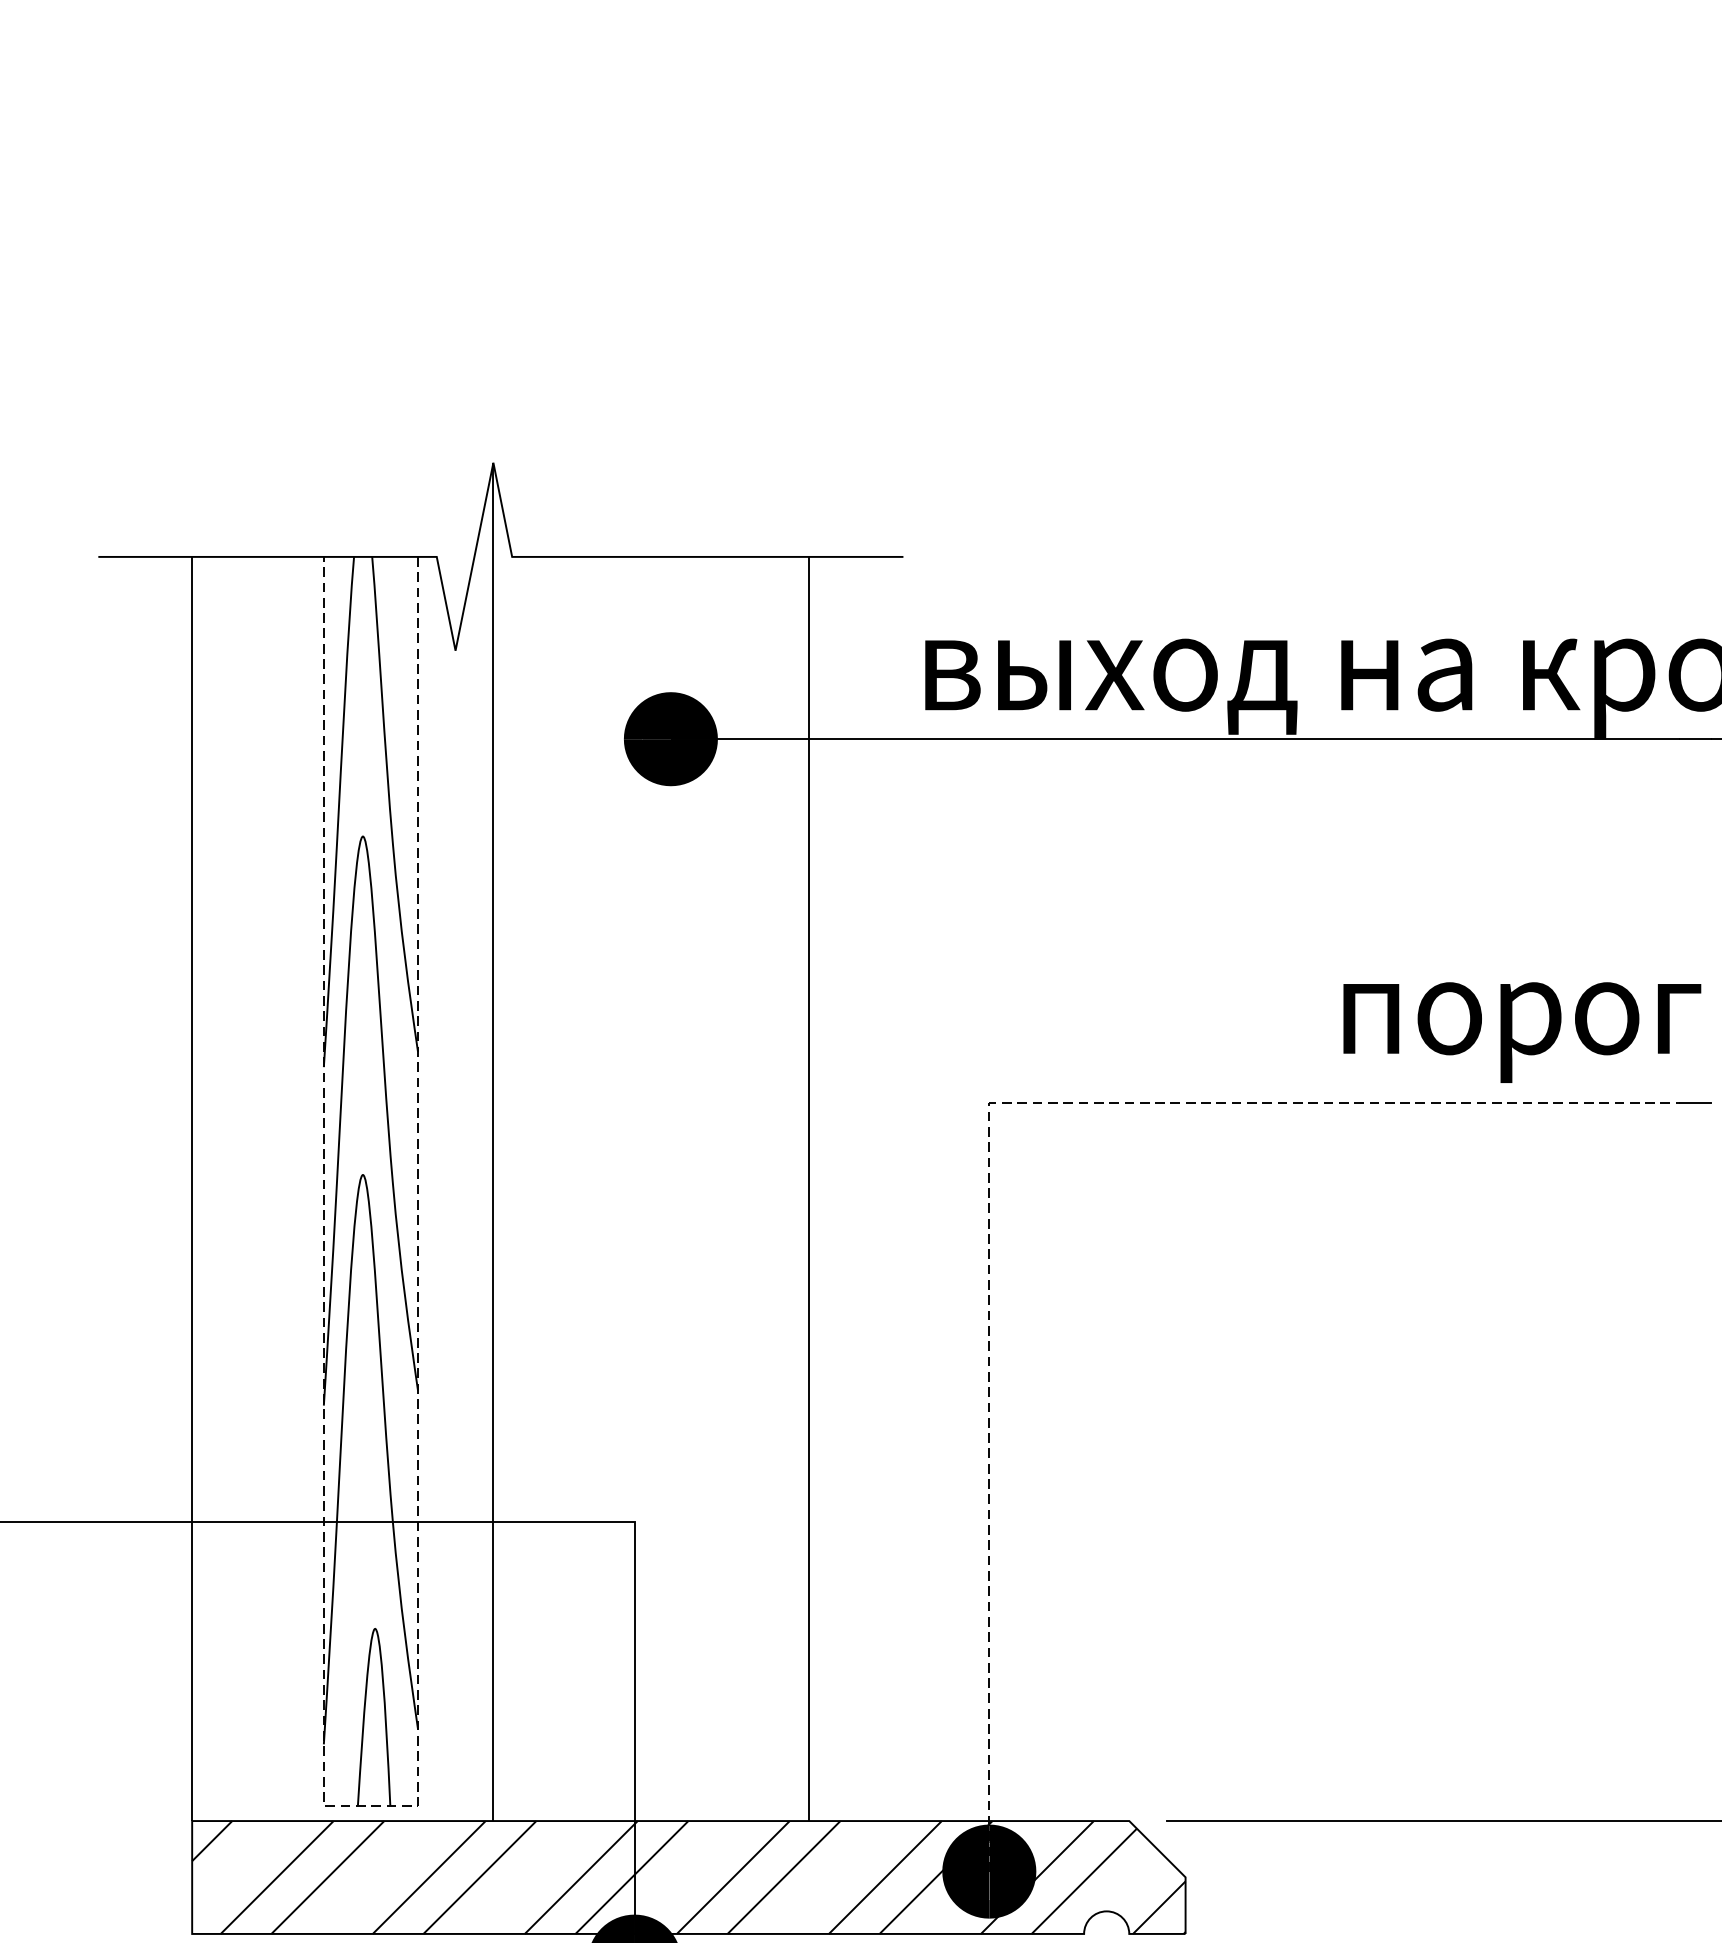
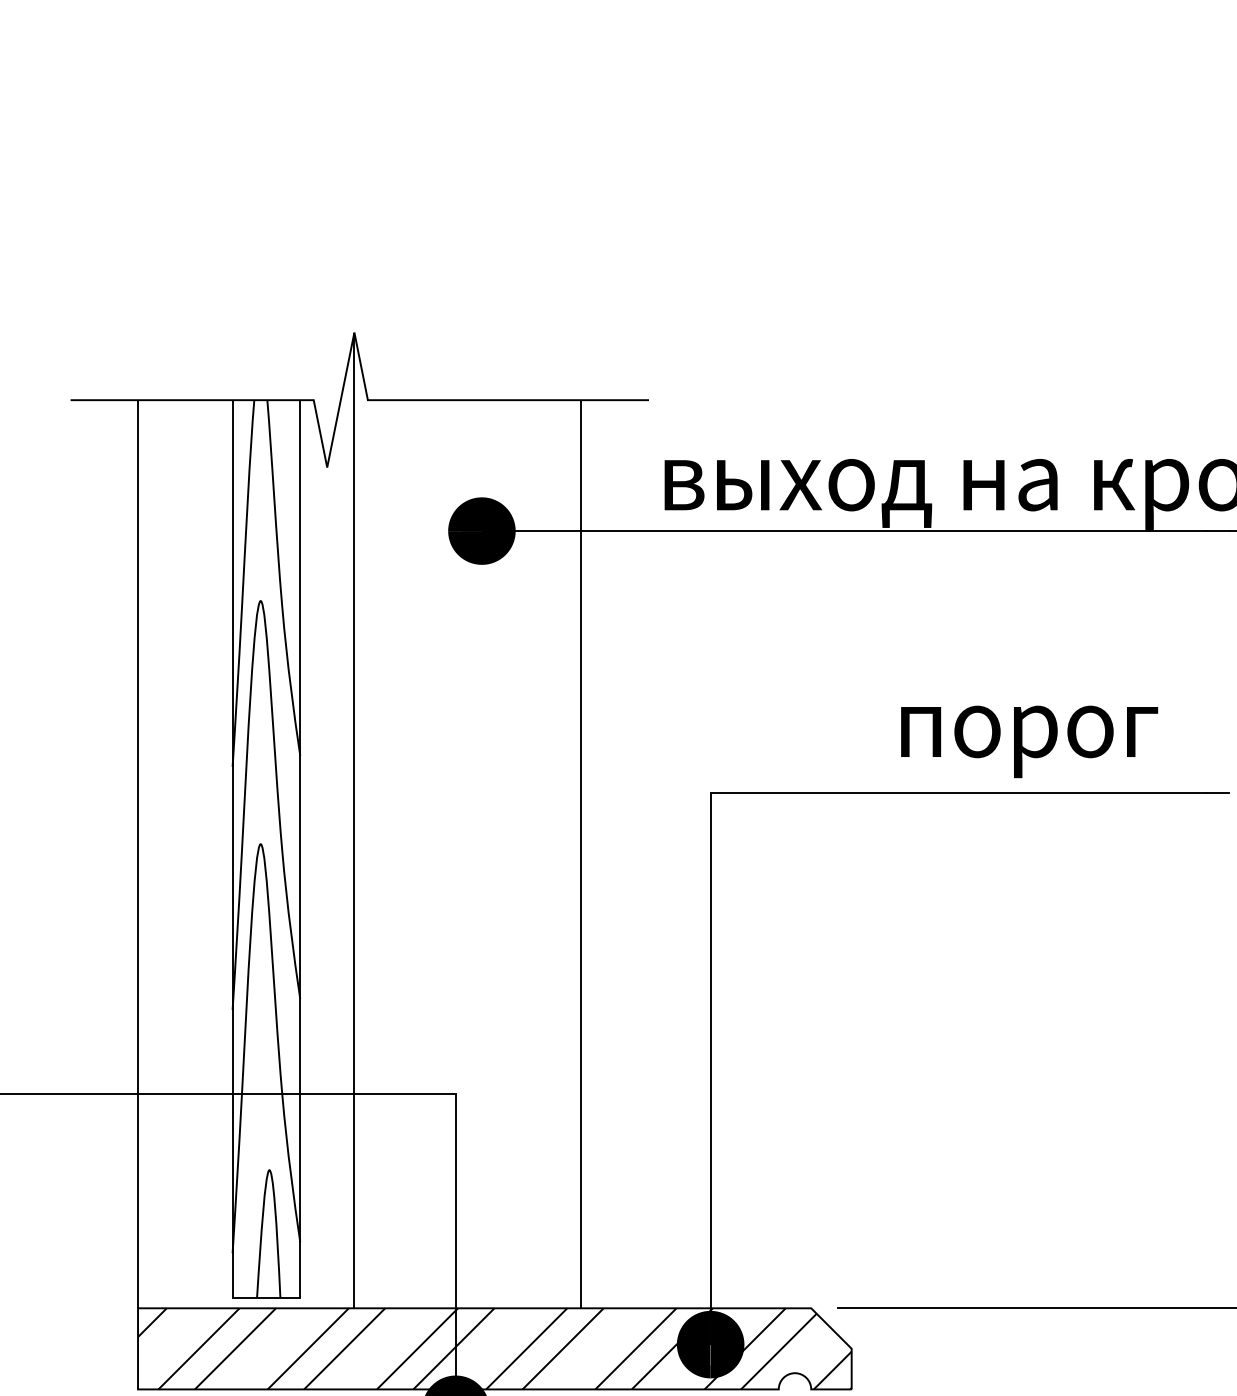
text: (1522, 1032) -> (1029, 741), moved
line: (989, 1140) -> (710, 819), dashed -> solid
line: (371, 1806) -> (266, 1297), dashed -> solid

